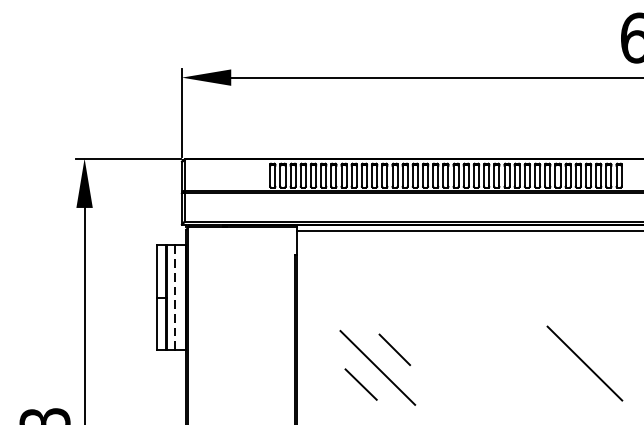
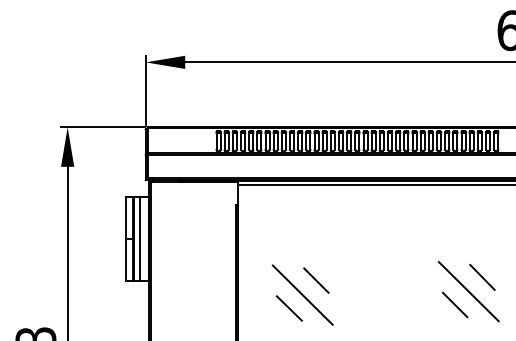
line: (175, 298) -> (140, 239), dashed -> solid
line: (601, 344) -> (482, 276), added
line: (567, 379) -> (454, 304), added

